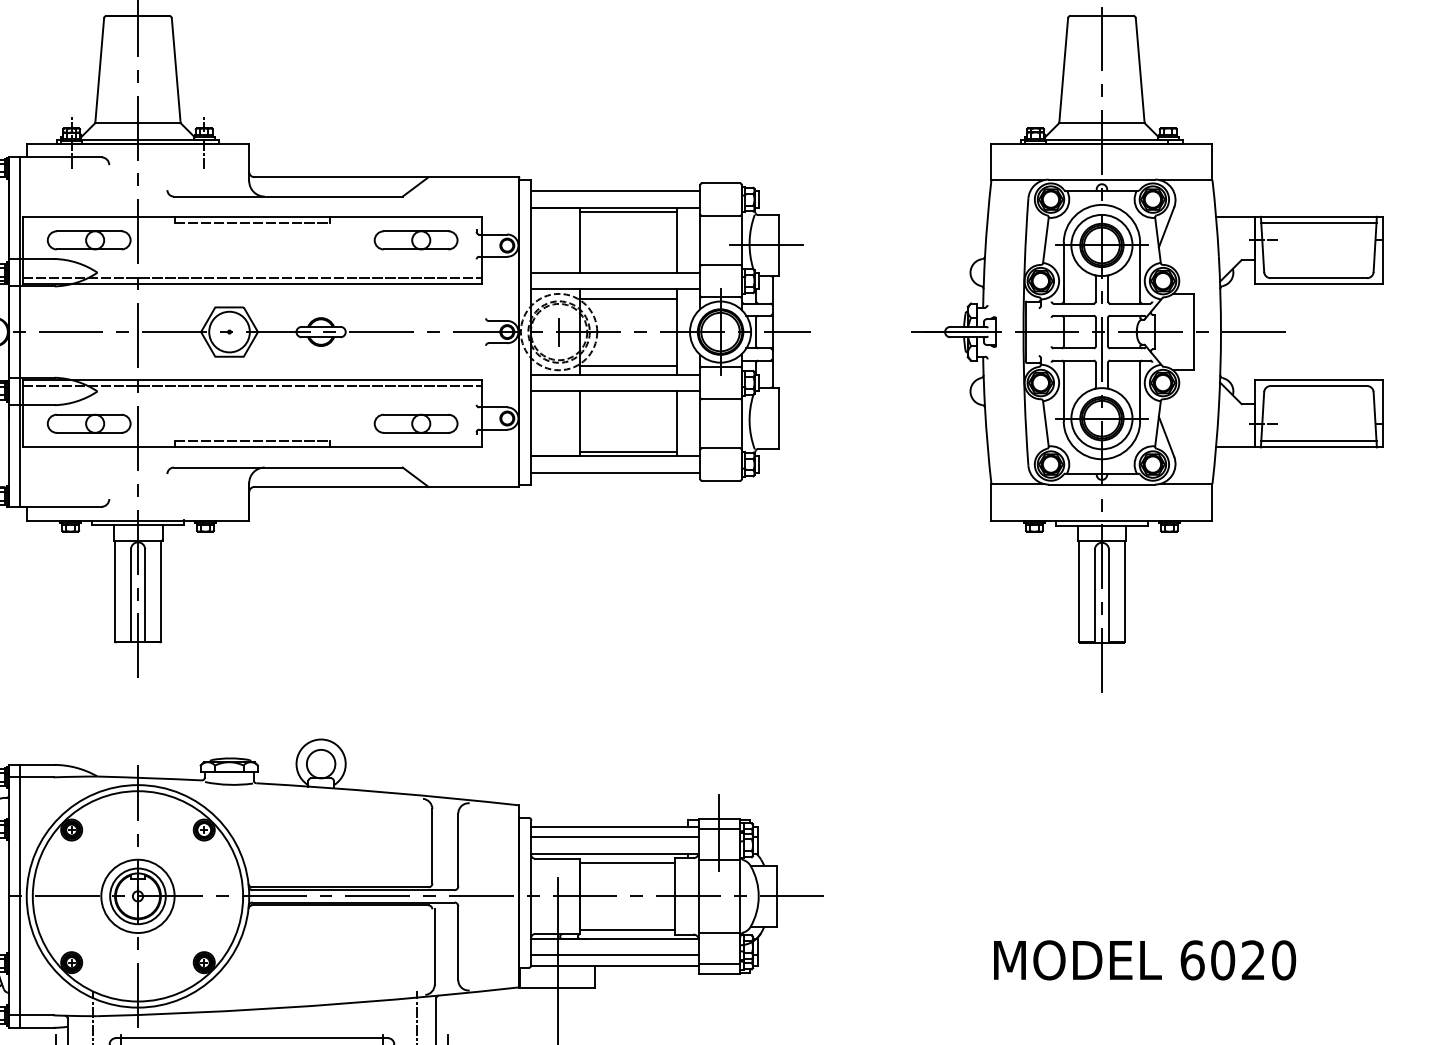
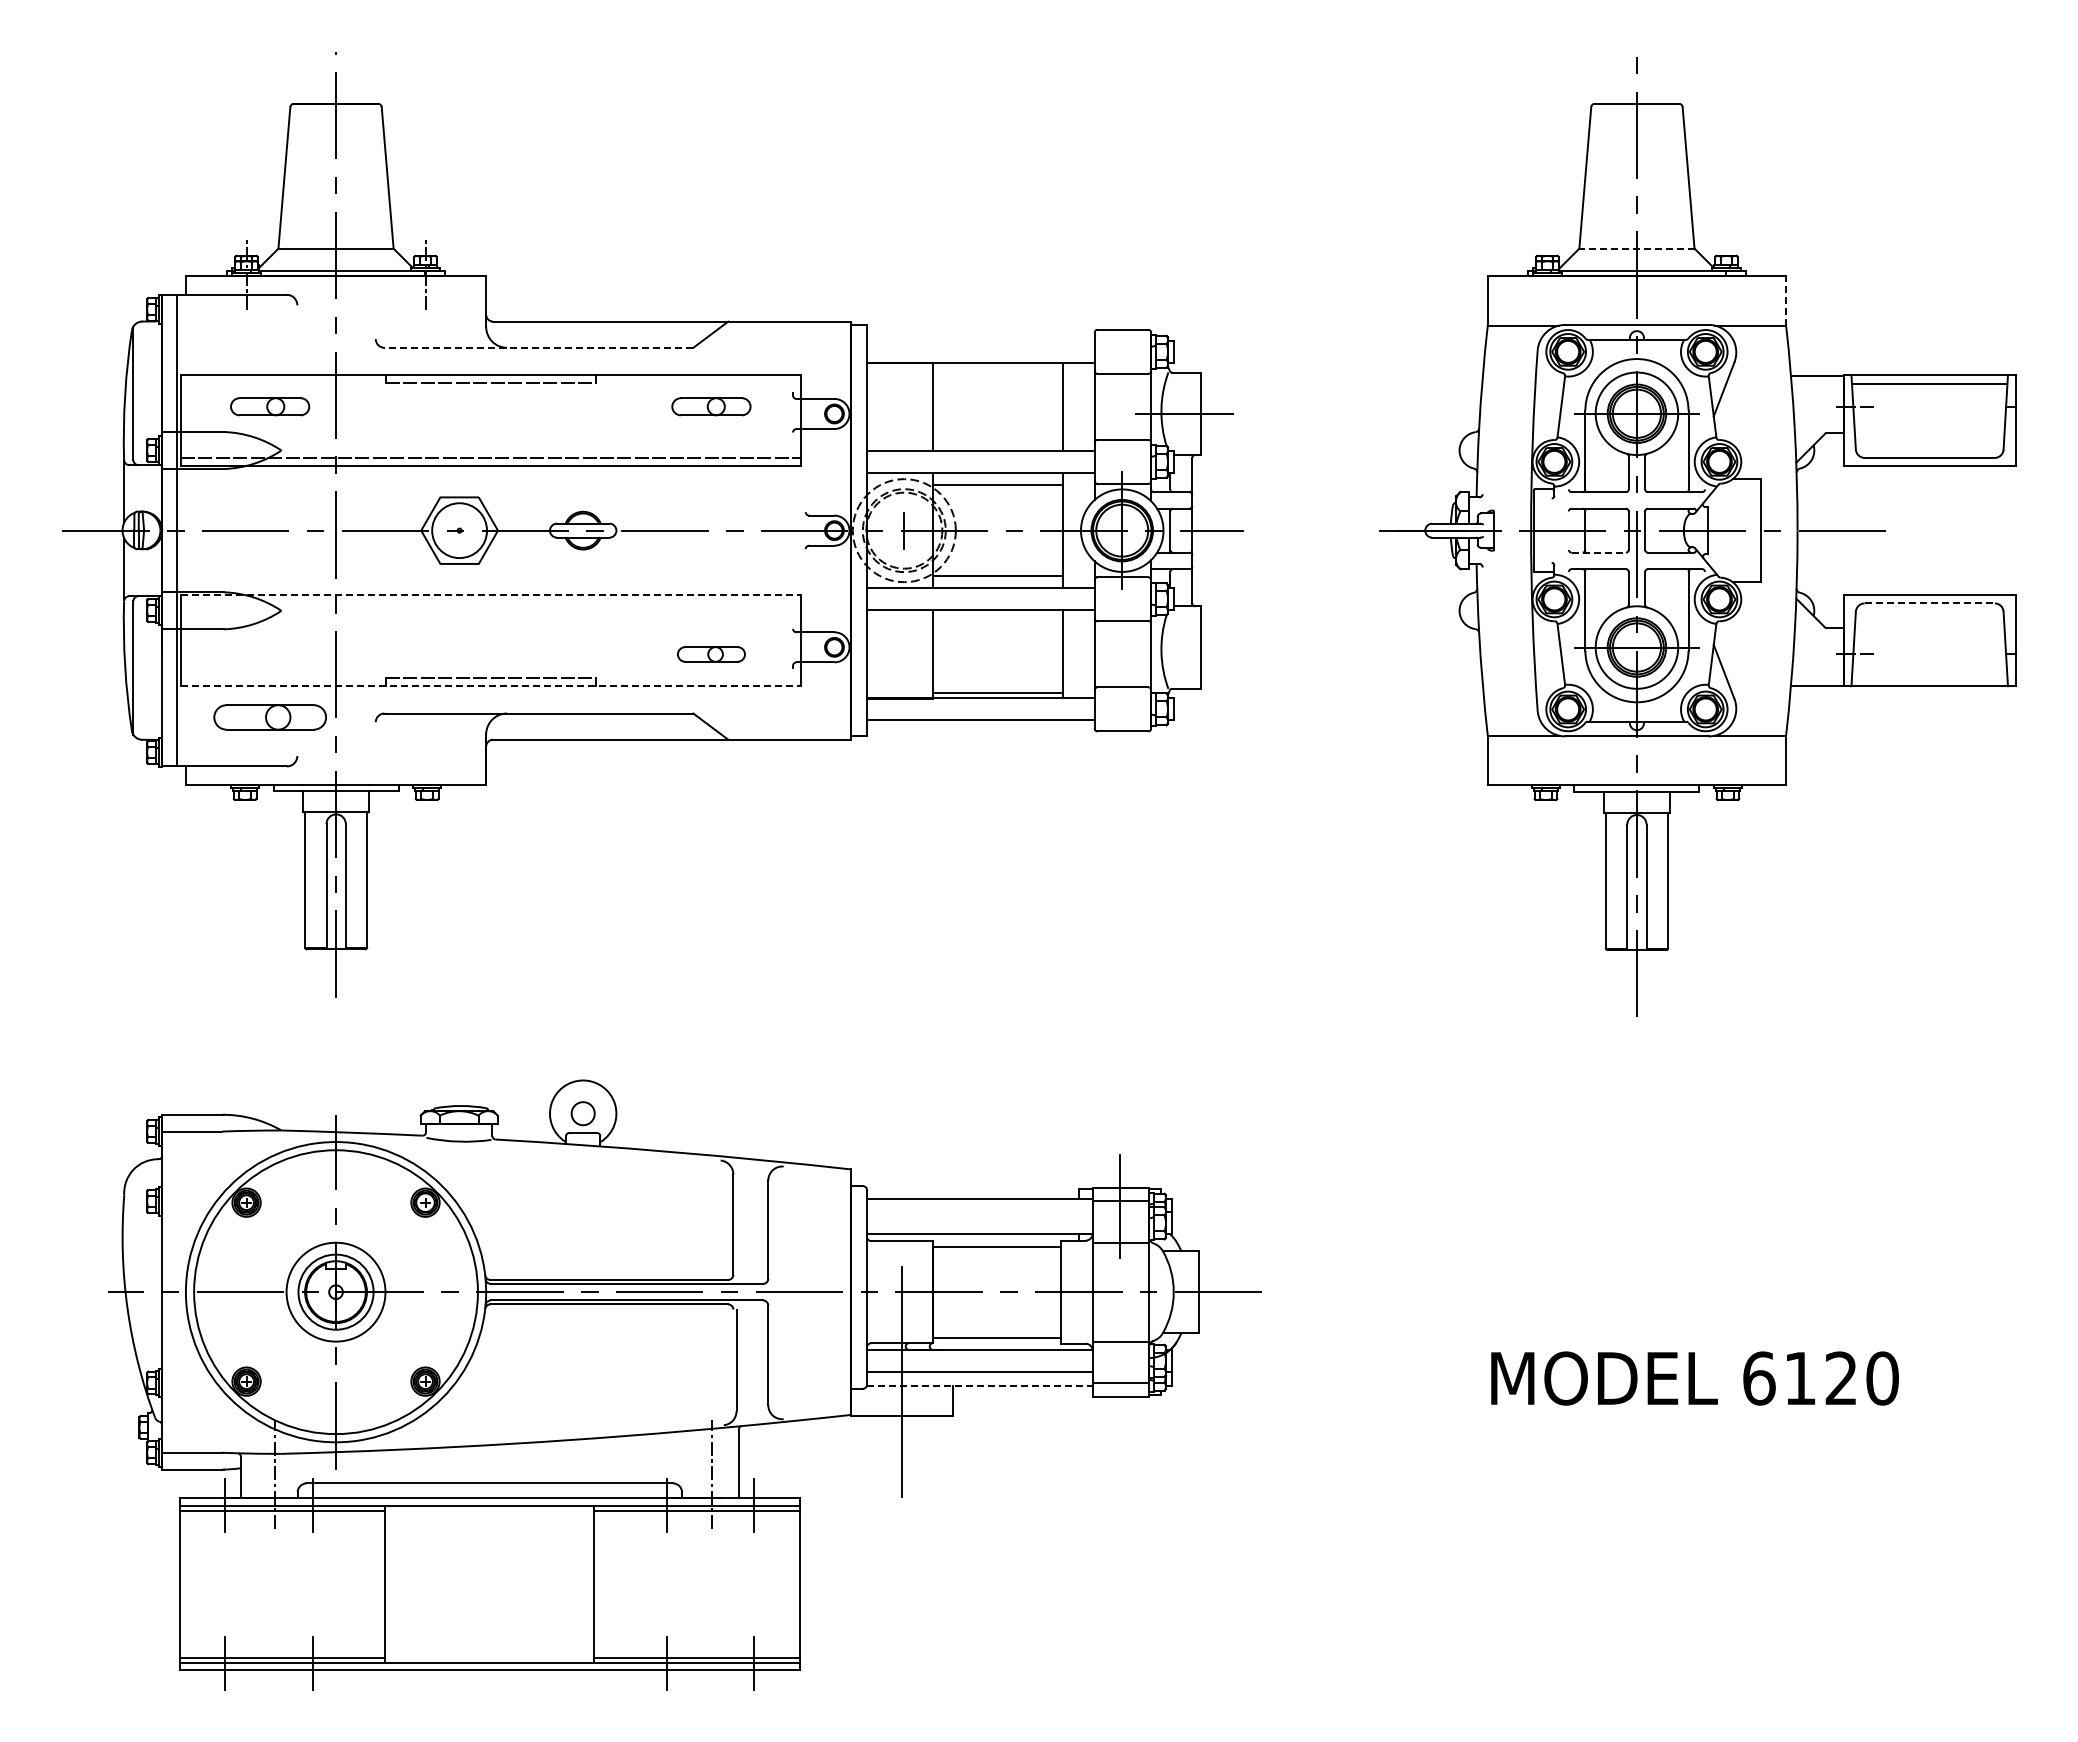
line: (1101, 123) -> (1636, 248), solid -> dashed
line: (1212, 162) -> (1786, 301), solid -> dashed
line: (616, 191) -> (981, 340), removed
line: (288, 196) -> (538, 347), solid -> dashed
line: (628, 211) -> (998, 368), removed
part: (88, 240) -> (269, 406), size x0.7
part: (416, 240) -> (711, 406), size x0.7
line: (1074, 348) -> (1599, 552), solid -> dashed
line: (253, 380) -> (491, 595), solid -> dashed
line: (252, 386) -> (490, 603), removed
line: (1319, 386) -> (1930, 603), solid -> dashed
part: (88, 423) -> (269, 717), moved
part: (416, 423) -> (711, 654), size x0.6
line: (1318, 440) -> (1929, 677), removed
line: (253, 447) -> (491, 686), solid -> dashed
circle: (320, 763) -> (582, 1113), size x0.6
line: (614, 837) -> (979, 1212), removed
line: (19, 895) -> (176, 1291), removed
text: (1223, 960) -> (1800, 1378), 6020 -> 6120
line: (614, 965) -> (979, 1385), solid -> dashed

